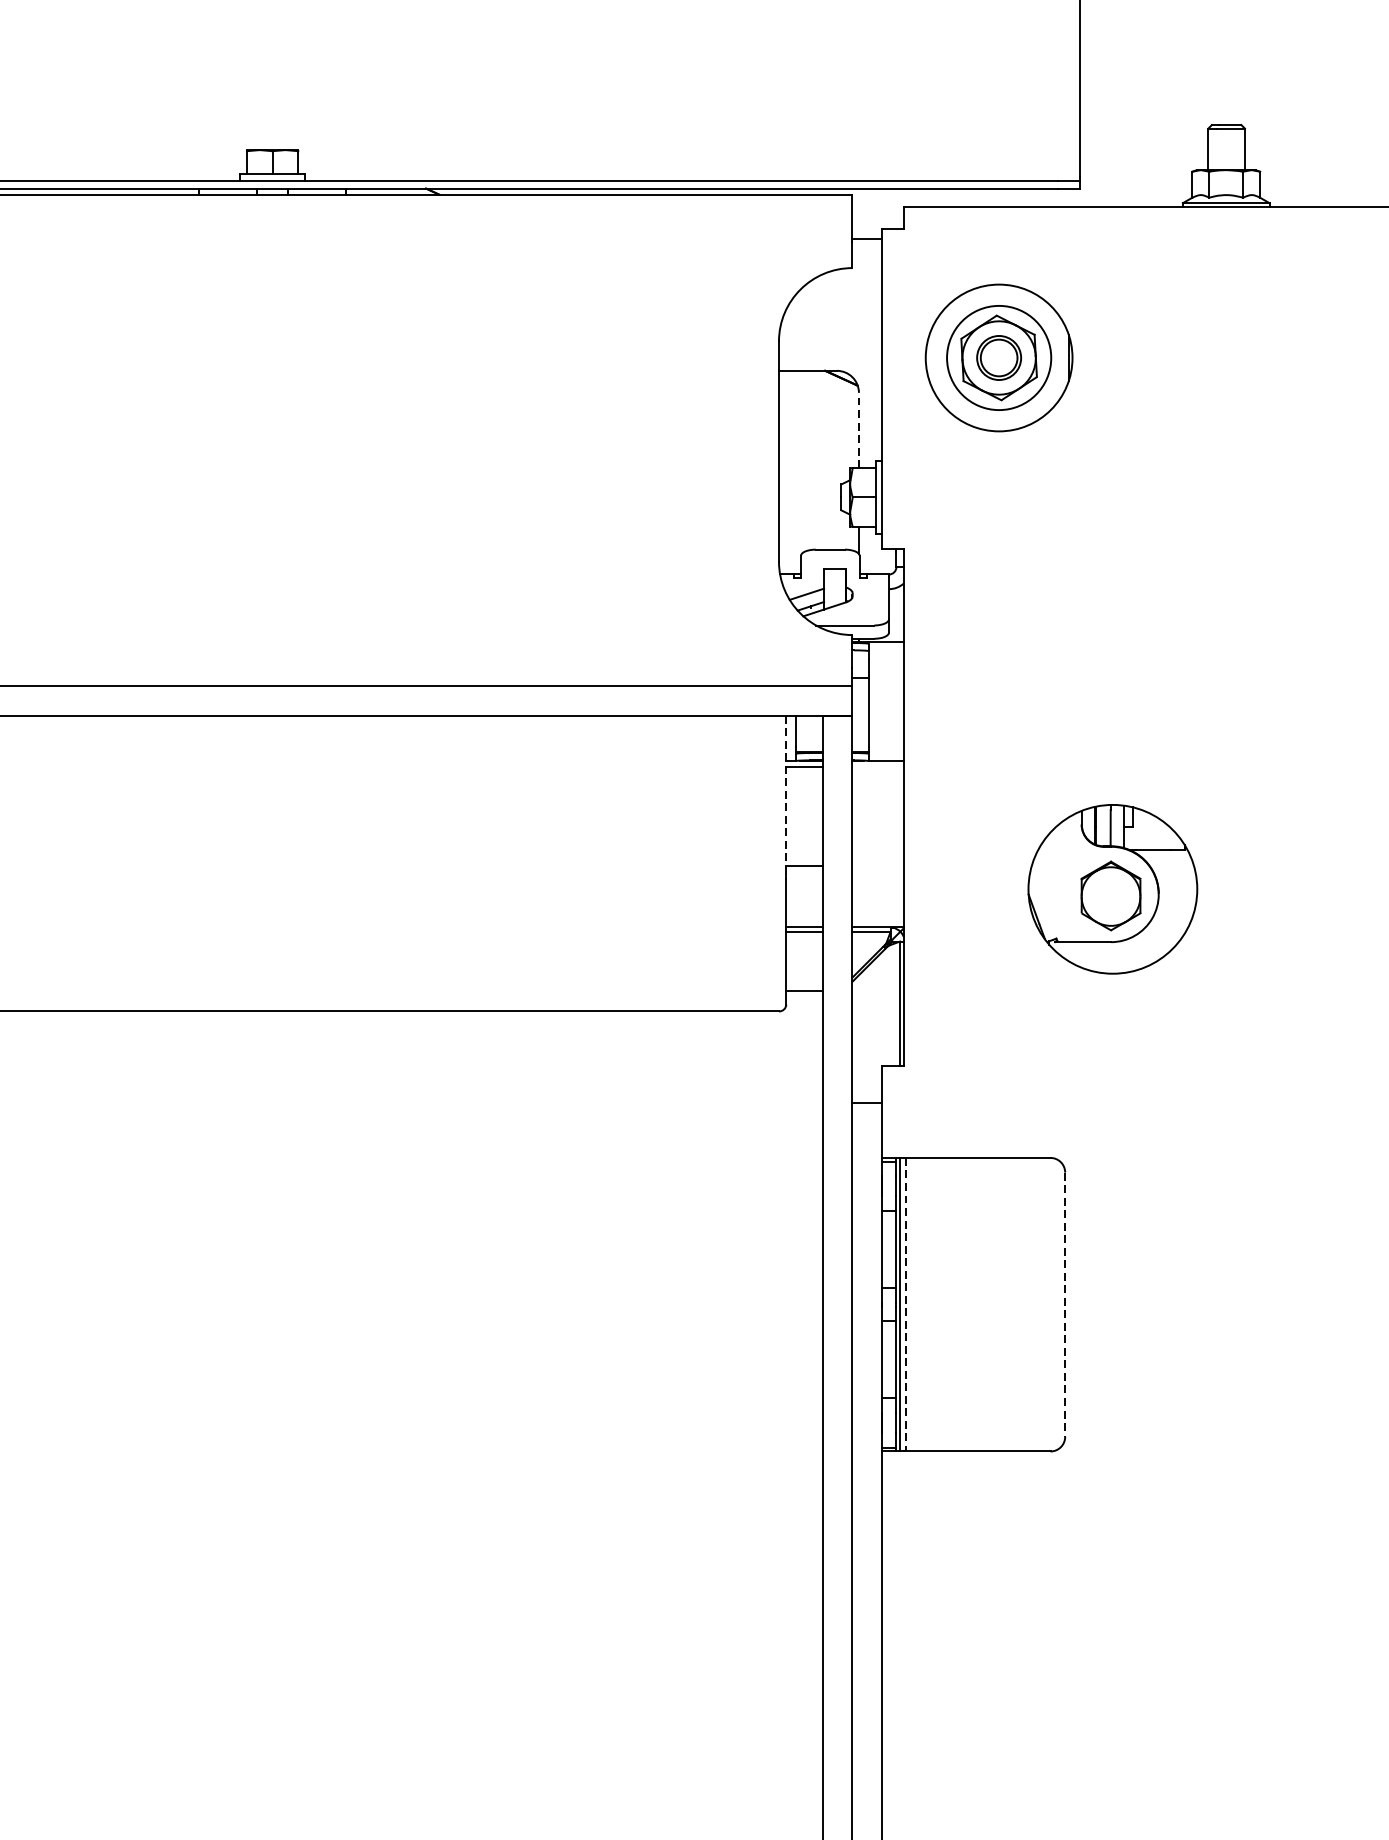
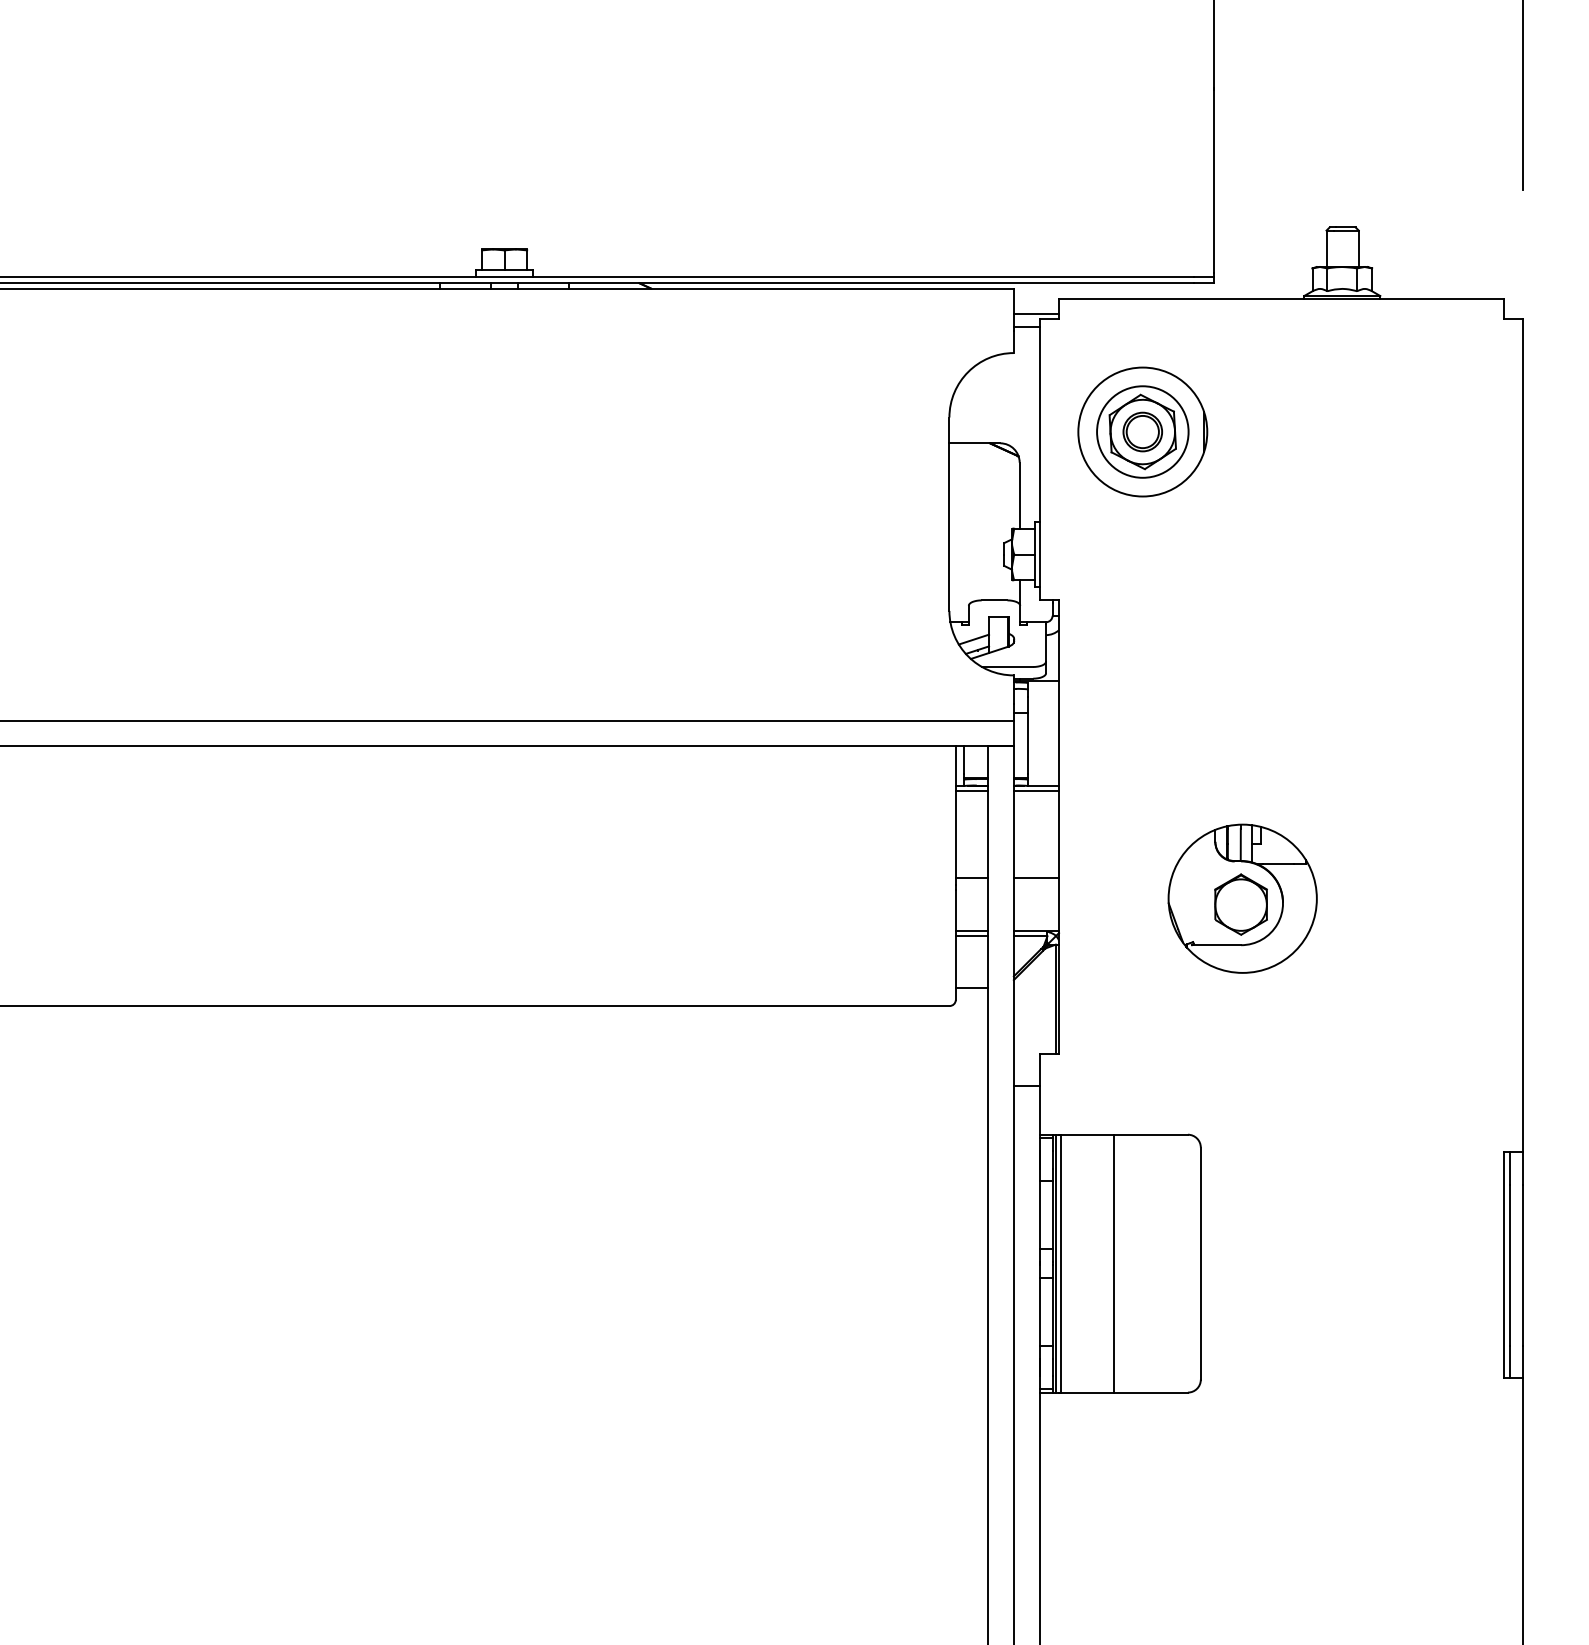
line: (878, 224) -> (1036, 314), added
line: (858, 430) -> (1019, 495), dashed -> solid
line: (878, 767) -> (1036, 791), added
line: (785, 794) -> (955, 815), dashed -> solid
line: (878, 866) -> (1036, 878), added
line: (905, 1304) -> (1060, 1263), dashed -> solid
line: (965, 1304) -> (1113, 1263), added
line: (1064, 1305) -> (1200, 1264), dashed -> solid

